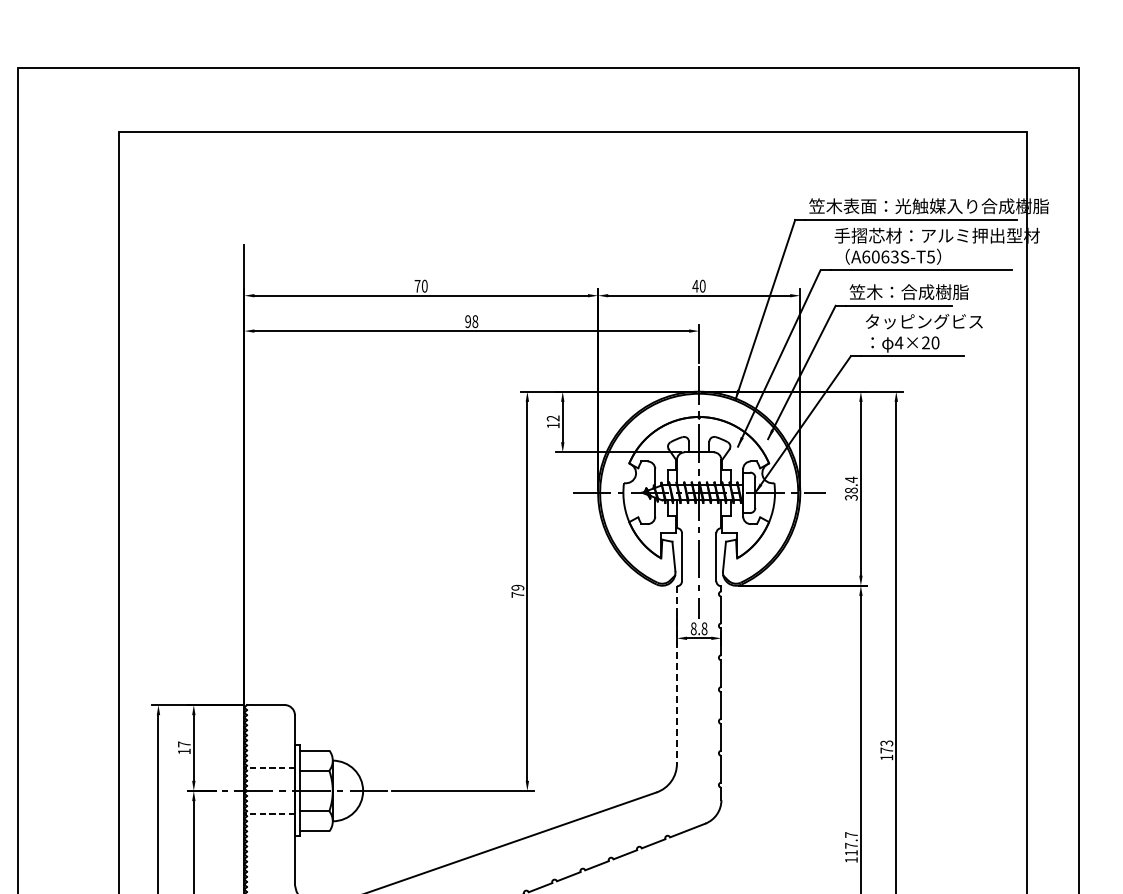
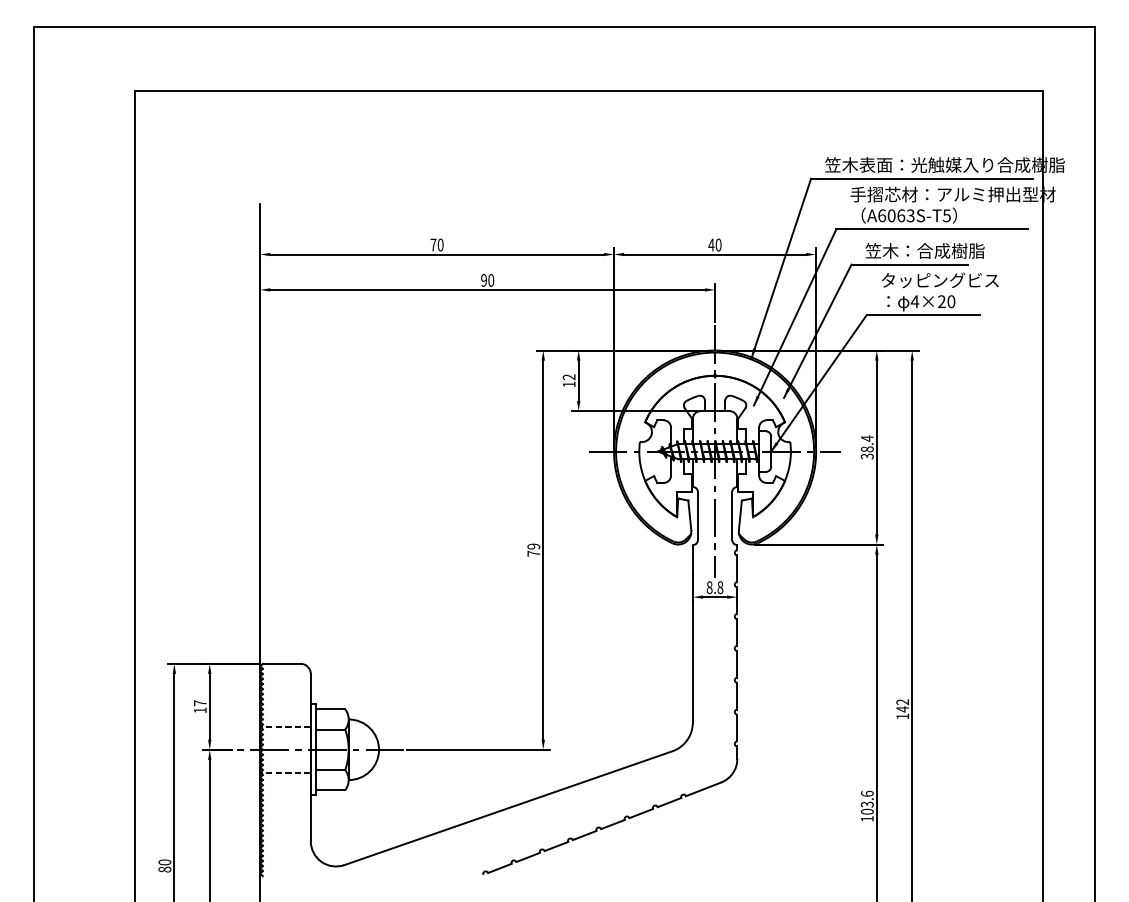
text: (475, 321) -> (491, 280), 98 -> 90
line: (676, 674) -> (692, 633), dashed -> solid
text: (886, 746) -> (902, 705), 173 -> 142
text: (850, 843) -> (866, 802), 117.7 -> 103.6

